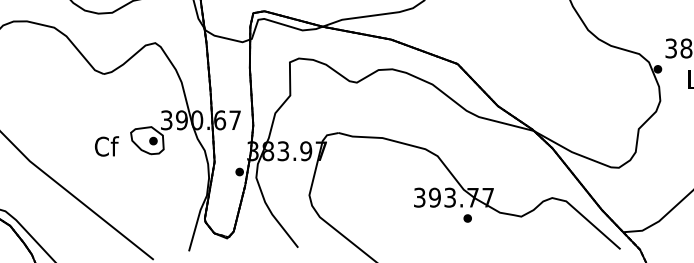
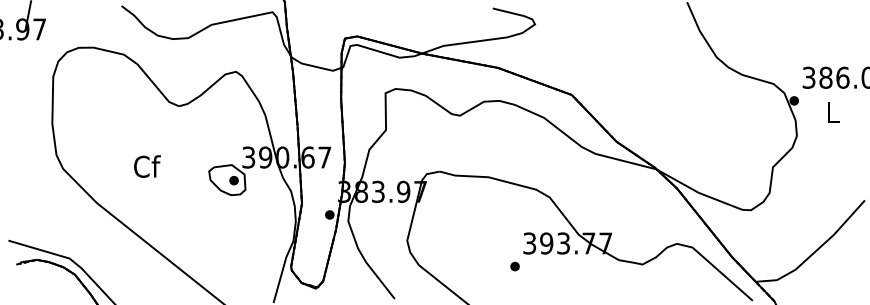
text: (107, 146) -> (147, 166), moved
part: (467, 218) -> (514, 266), moved

